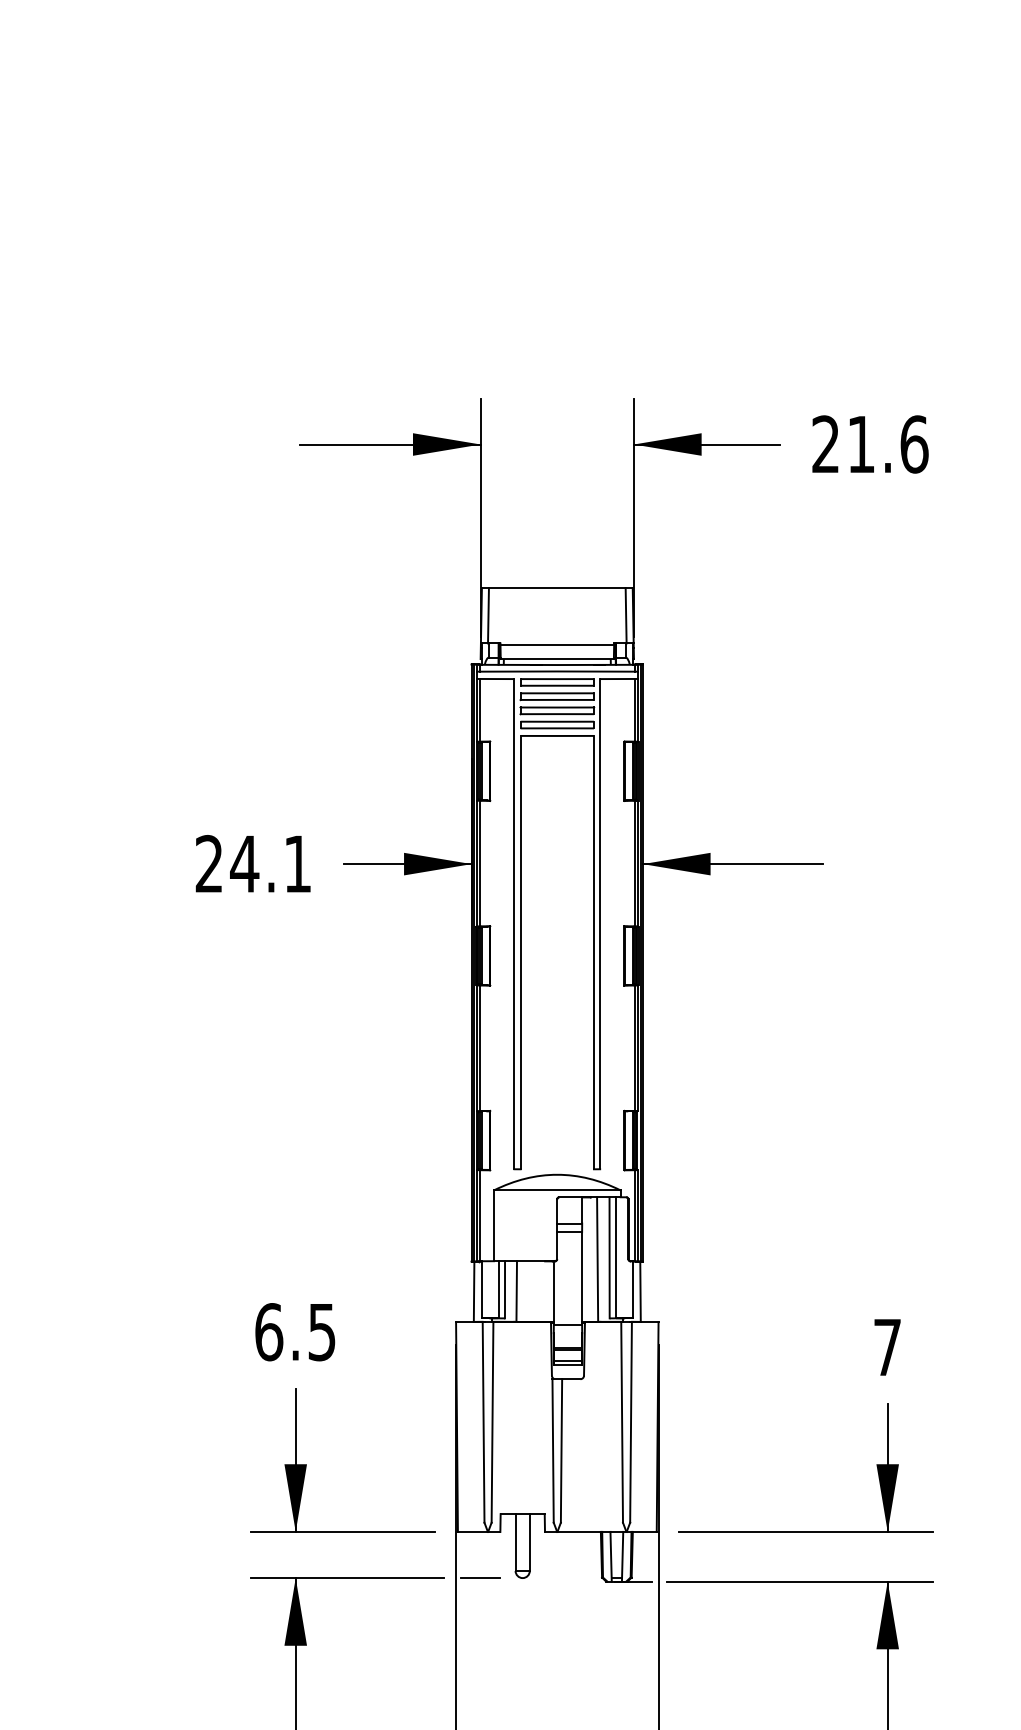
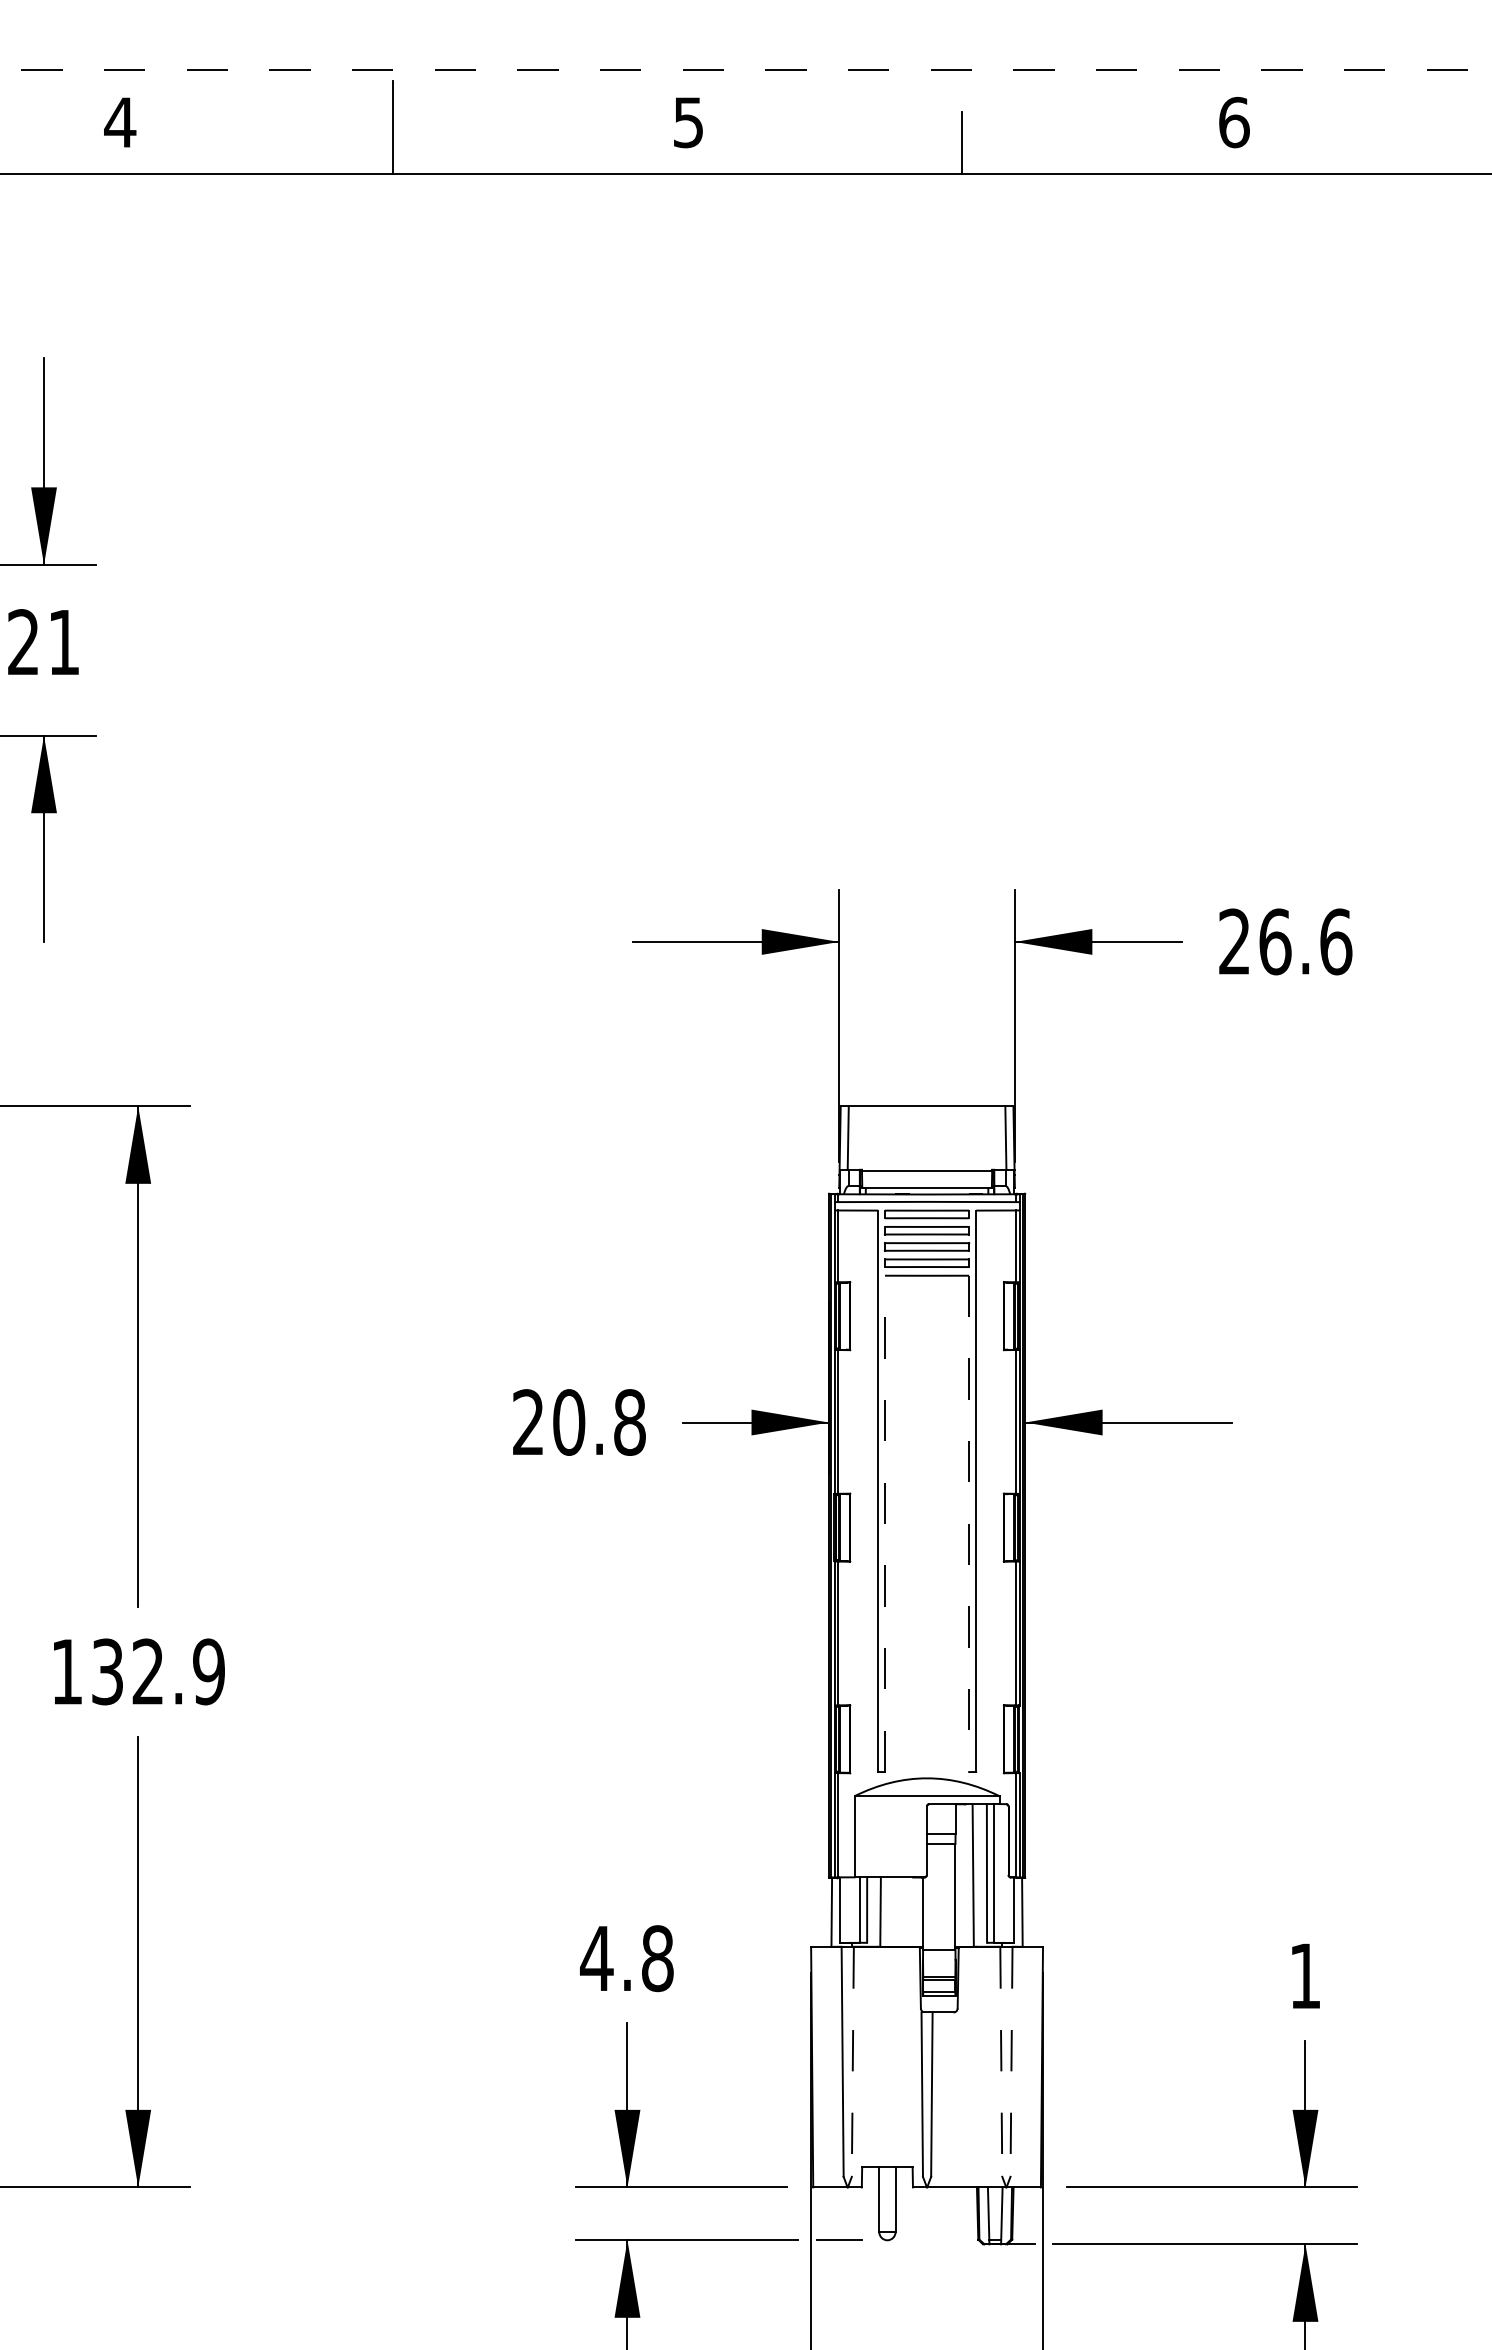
text: (861, 444) -> (1275, 941), 21.6 -> 26.6
text: (270, 864) -> (598, 1422), 24.1 -> 20.8
line: (521, 952) -> (885, 1523), solid -> dashed
line: (594, 953) -> (969, 1524), solid -> dashed
text: (294, 1332) -> (626, 1958), 6.5 -> 4.8
text: (887, 1346) -> (1305, 1975), 7 -> 1
line: (492, 1422) -> (852, 2062), solid -> dashed
line: (622, 1422) -> (1001, 2062), solid -> dashed
line: (631, 1422) -> (1011, 2062), solid -> dashed

